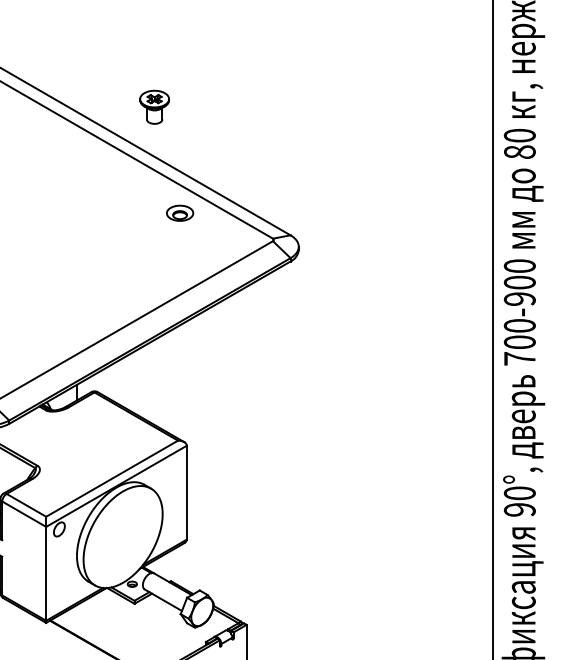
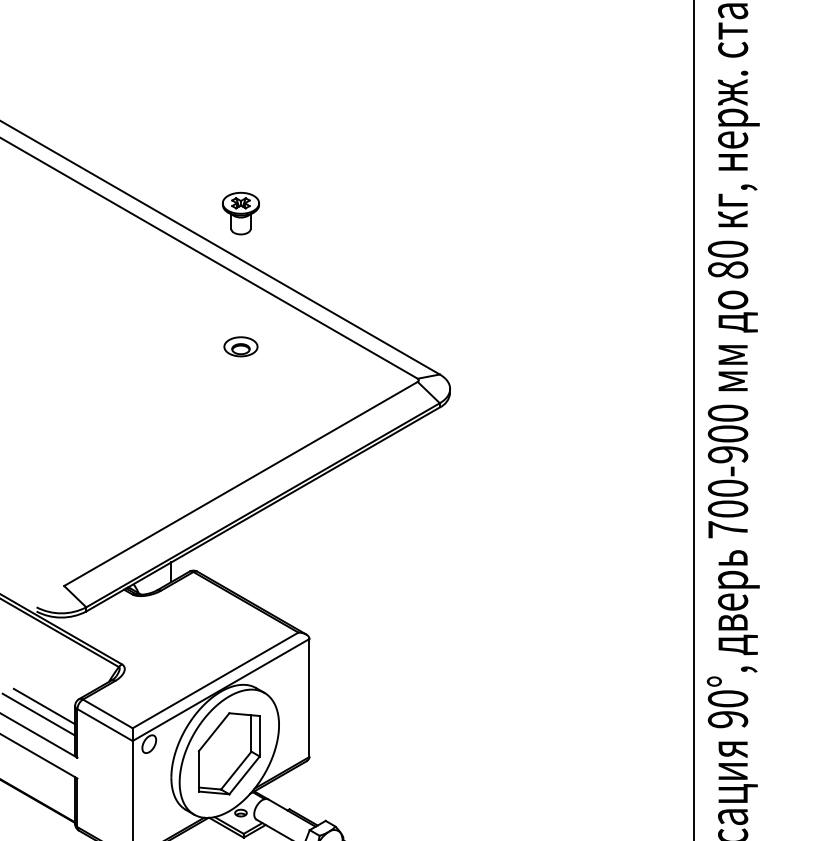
part: (154, 107) -> (240, 213), moved
part: (179, 213) -> (240, 346), moved
part: (123, 536) -> (229, 753), added

